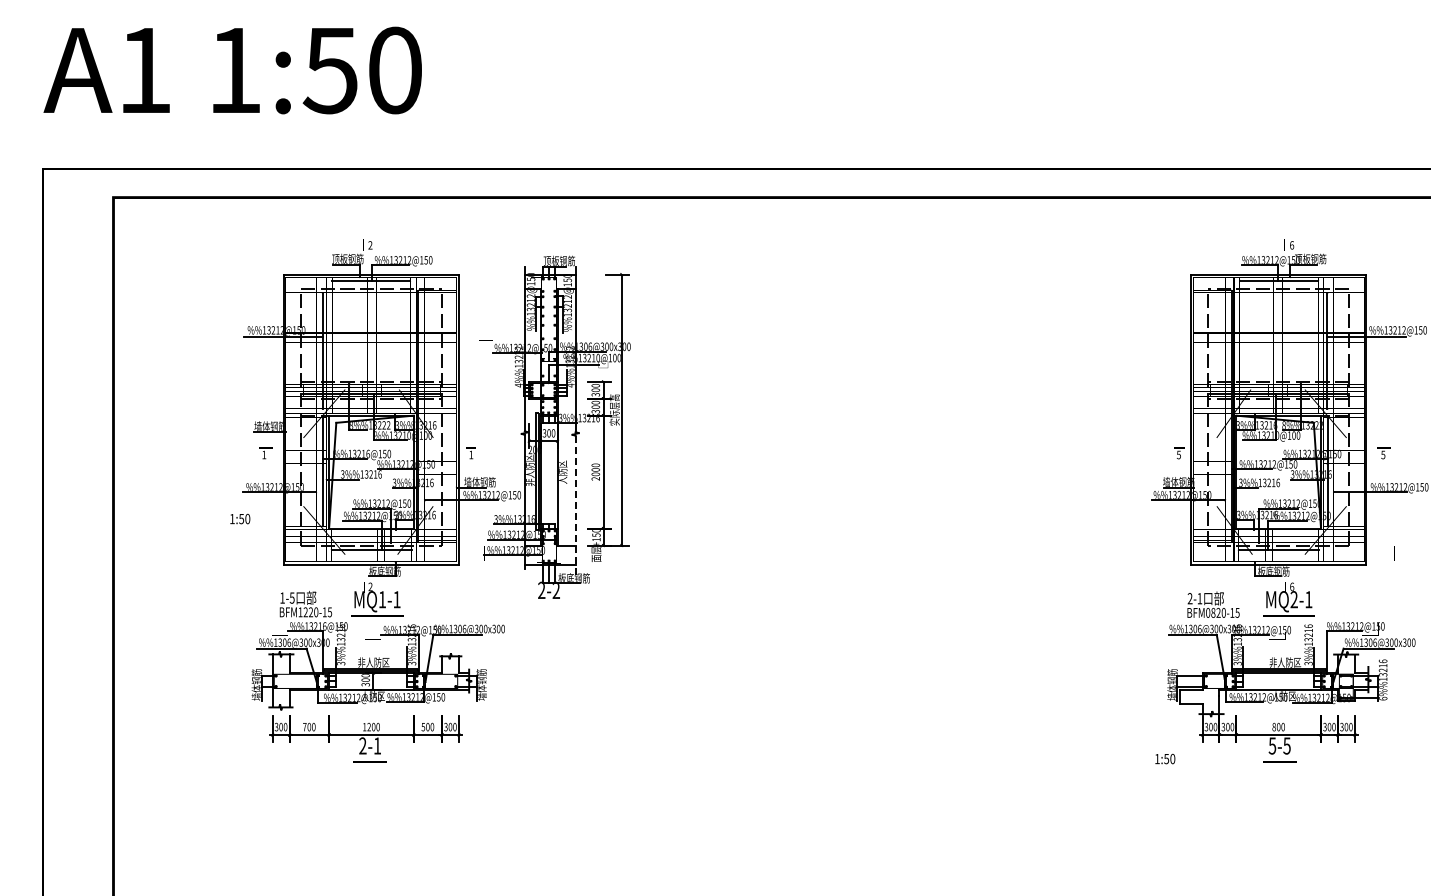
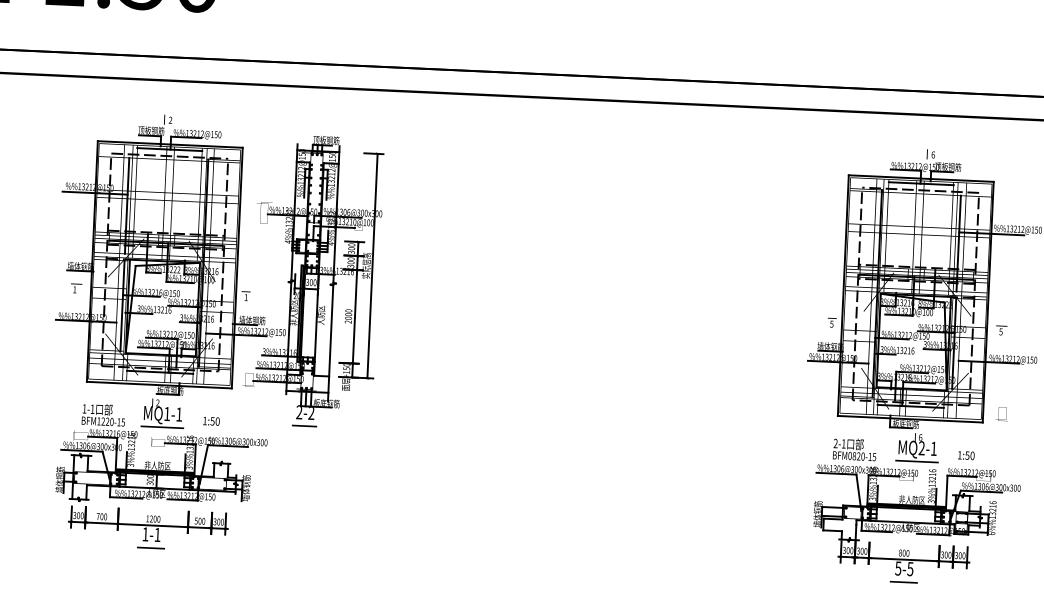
line: (575, 505) -> (330, 343), dashed -> solid
text: (240, 518) -> (211, 420), moved
text: (291, 597) -> (92, 408), 1-5 -> 1-1
line: (548, 606) -> (304, 425), added
text: (362, 745) -> (145, 533), 2-1 -> 1-1
text: (1165, 758) -> (966, 455), moved

